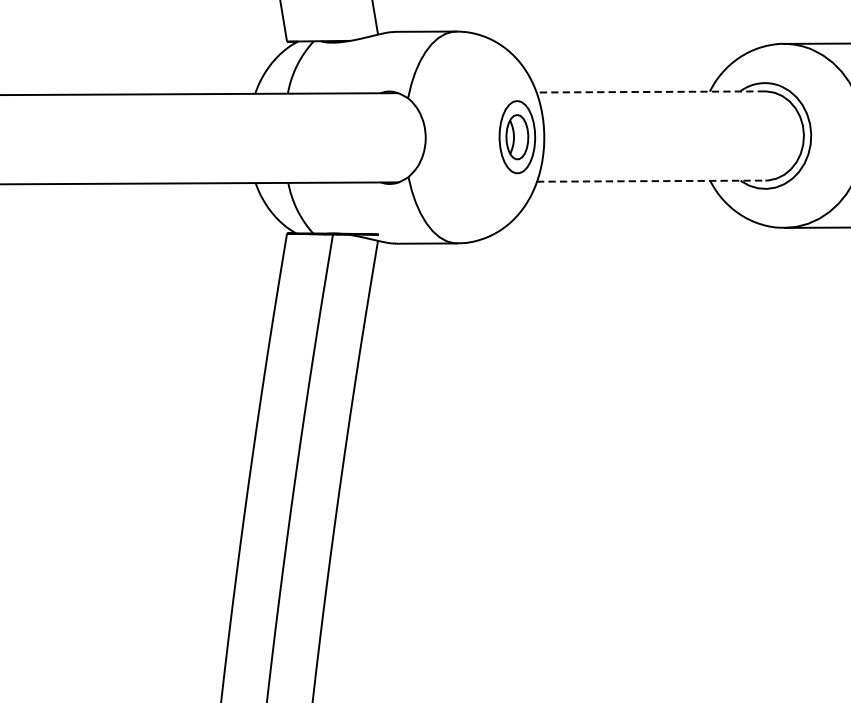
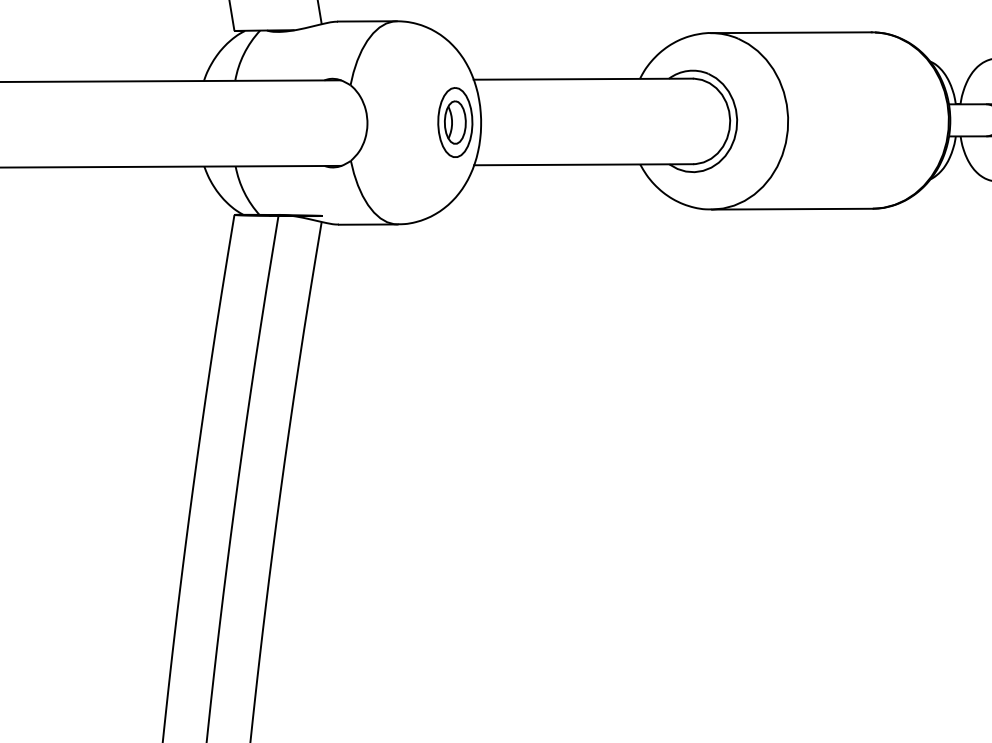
line: (651, 92) -> (583, 79), dashed -> solid
line: (651, 180) -> (583, 164), dashed -> solid

